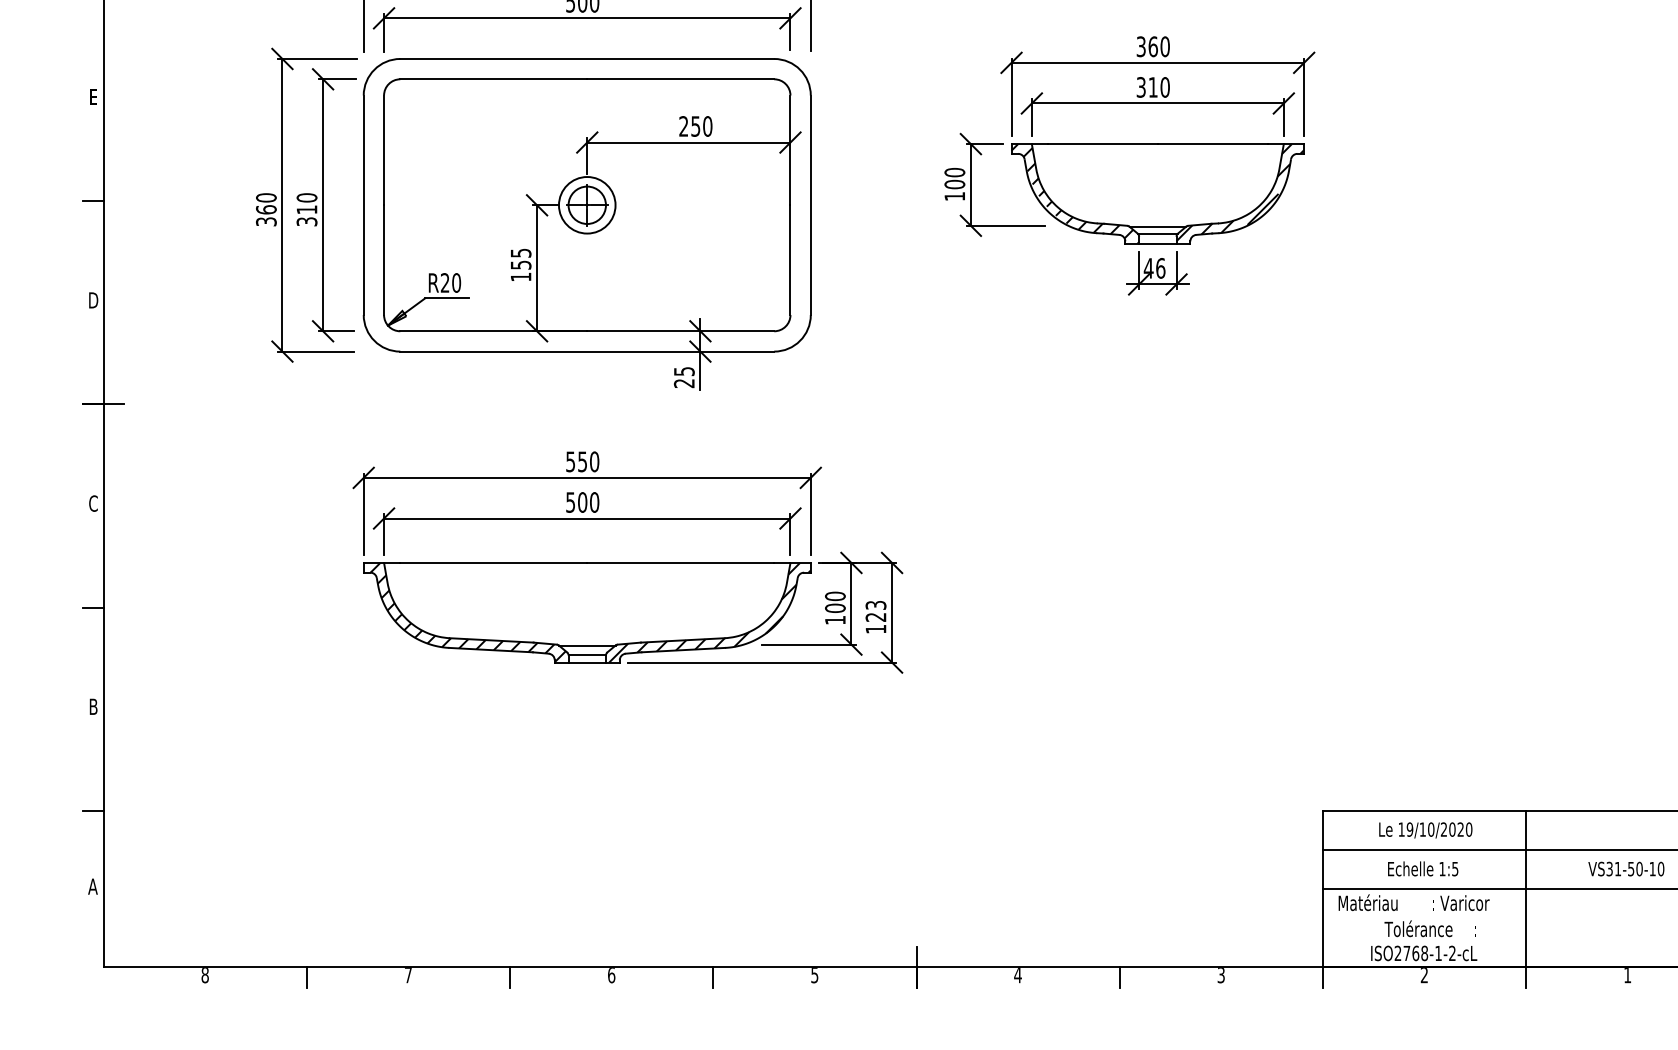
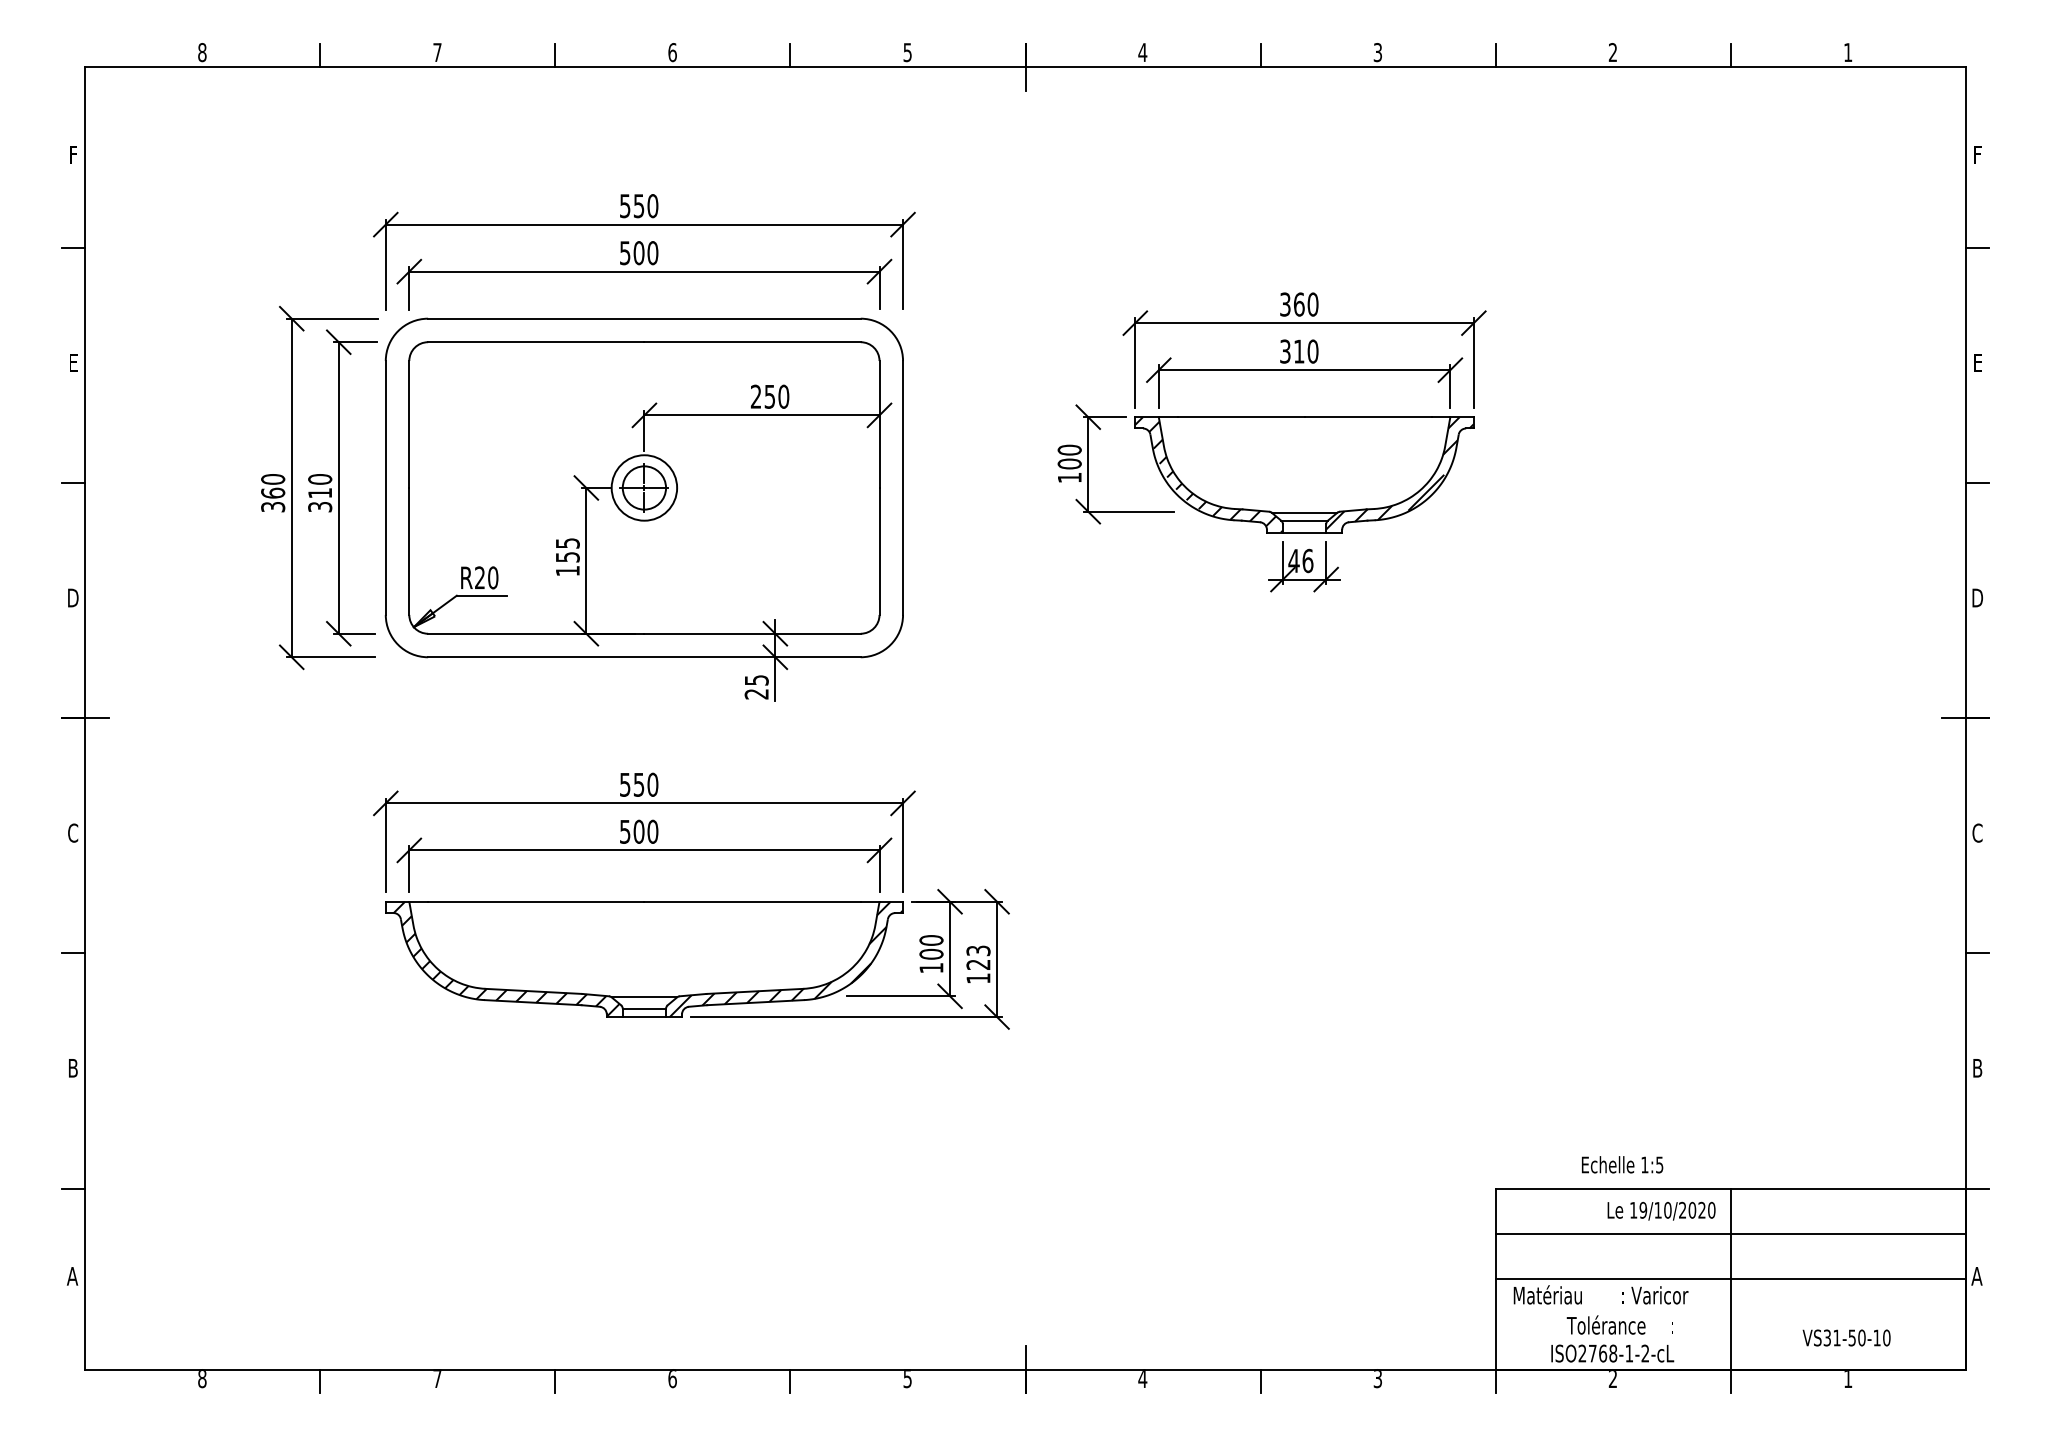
text: (1425, 829) -> (1661, 1210), moved
text: (1423, 868) -> (1622, 1164), moved
text: (1626, 868) -> (1846, 1337), moved

